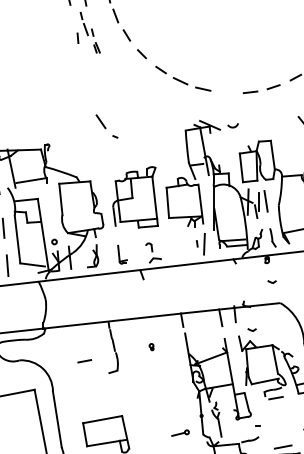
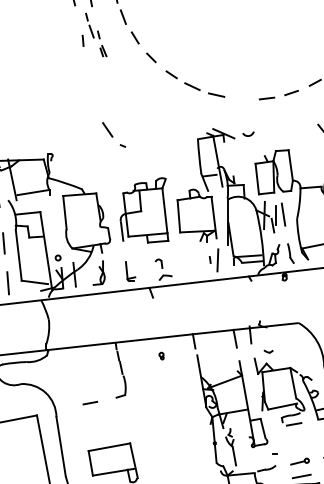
part: (271, 281) -> (289, 300), removed
part: (151, 347) -> (161, 356), moved
line: (84, 361) -> (90, 403), moved
part: (180, 432) -> (299, 460), moved

